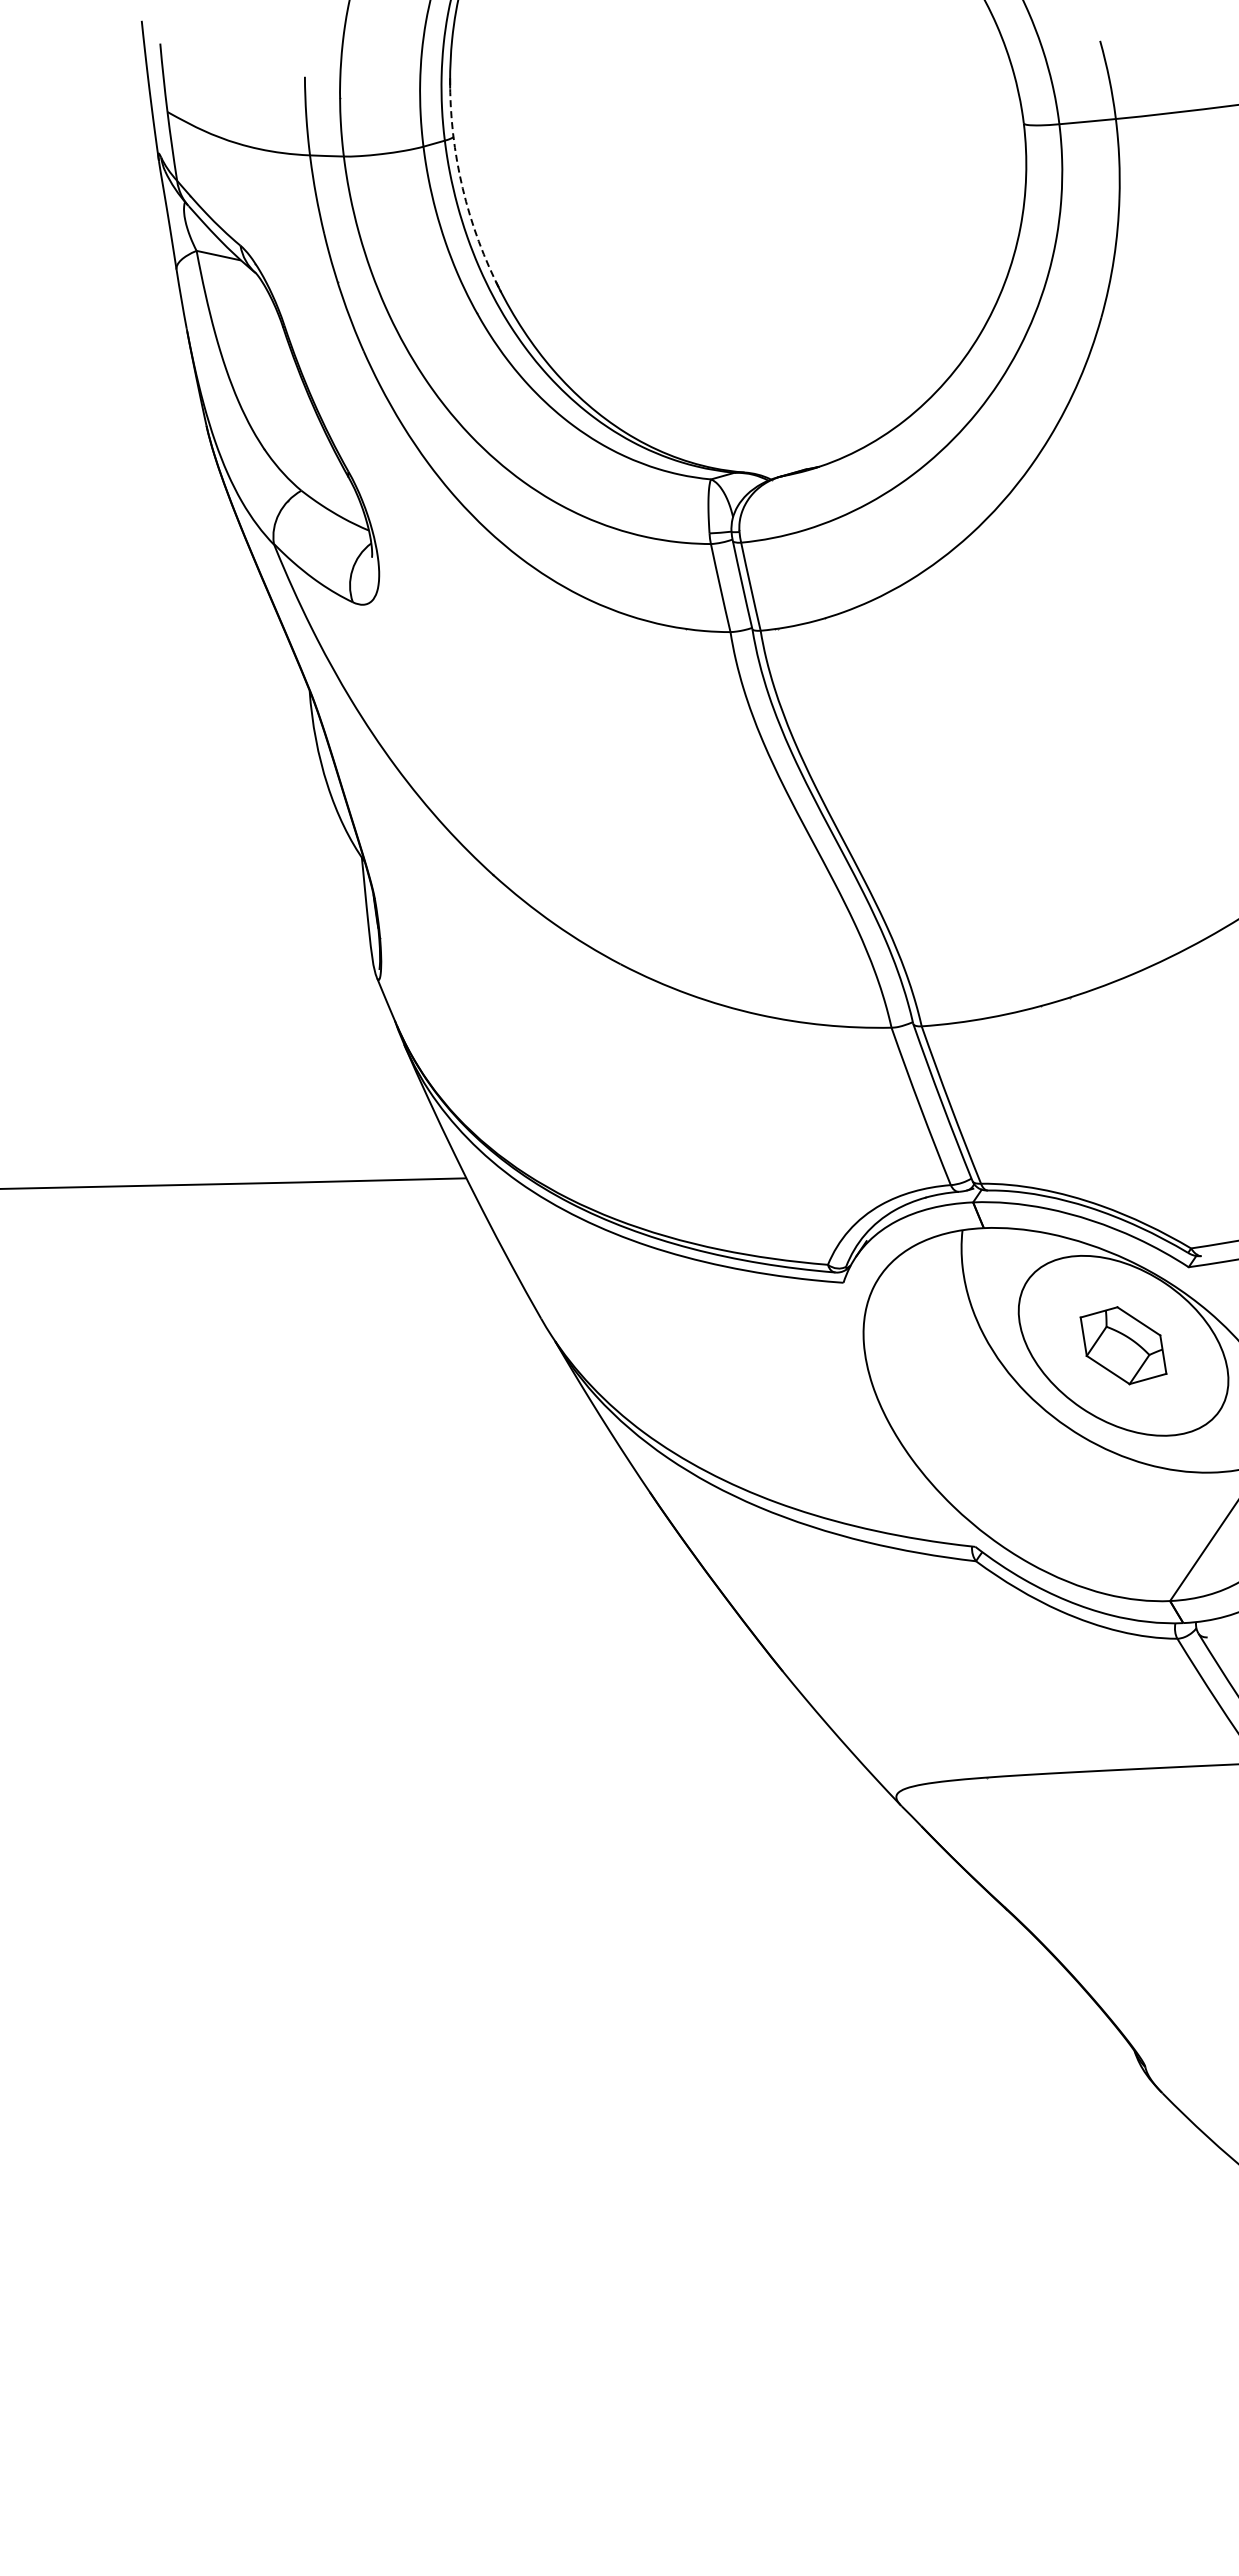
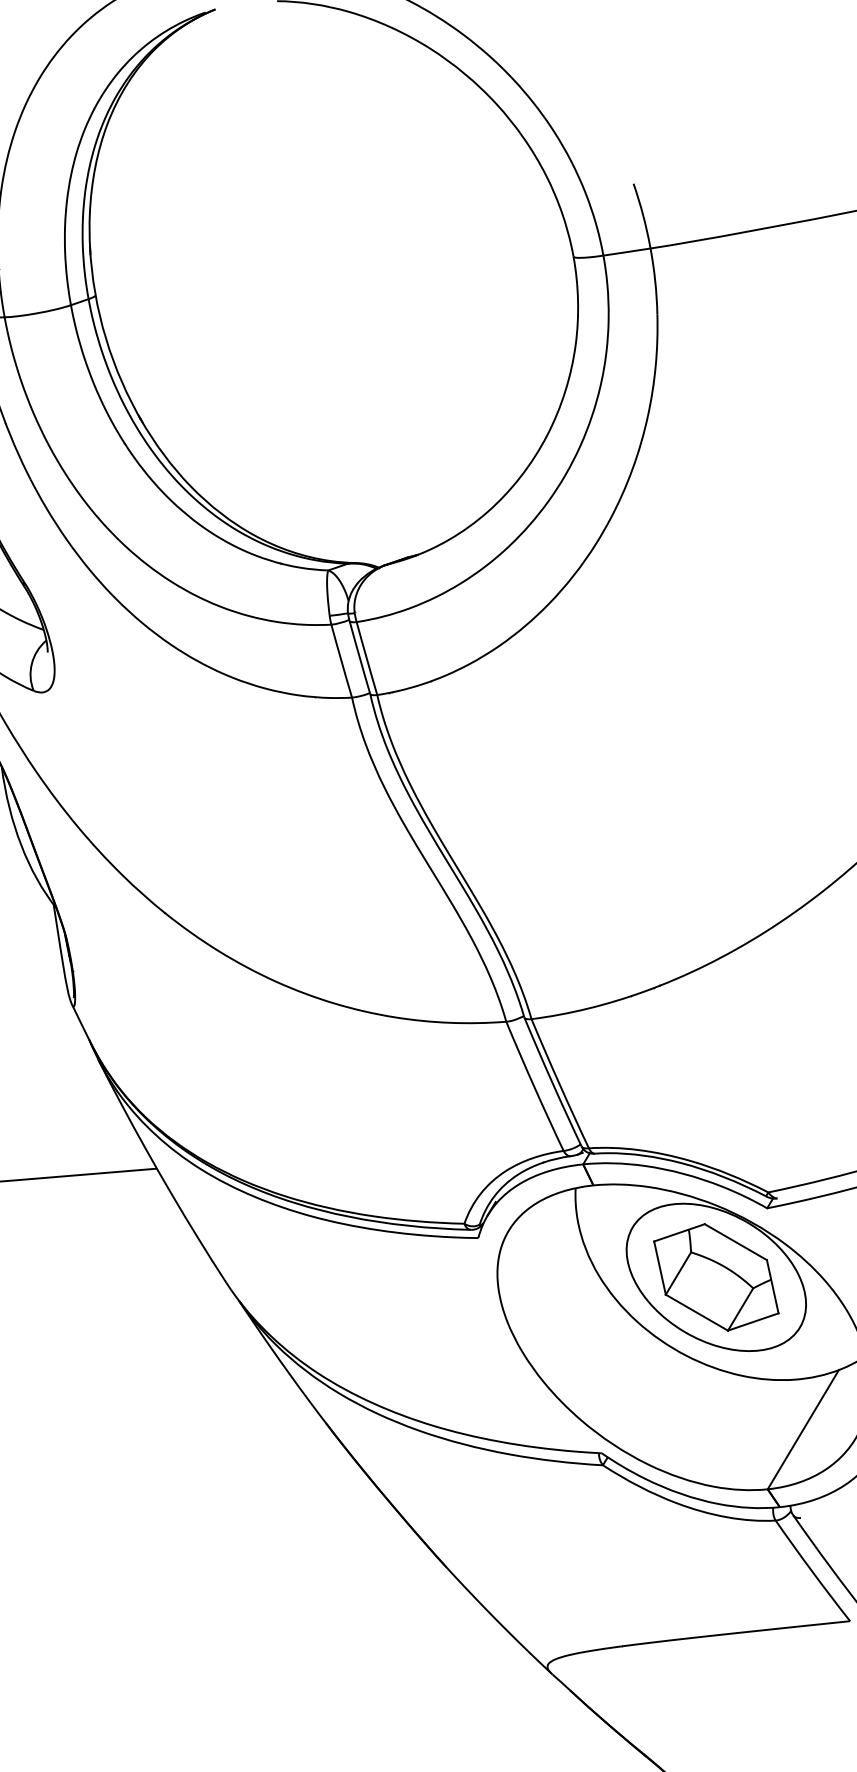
arc: (462, 188) -> (105, 338), dashed -> solid
part: (1123, 1345) -> (716, 1277), size x1.67

